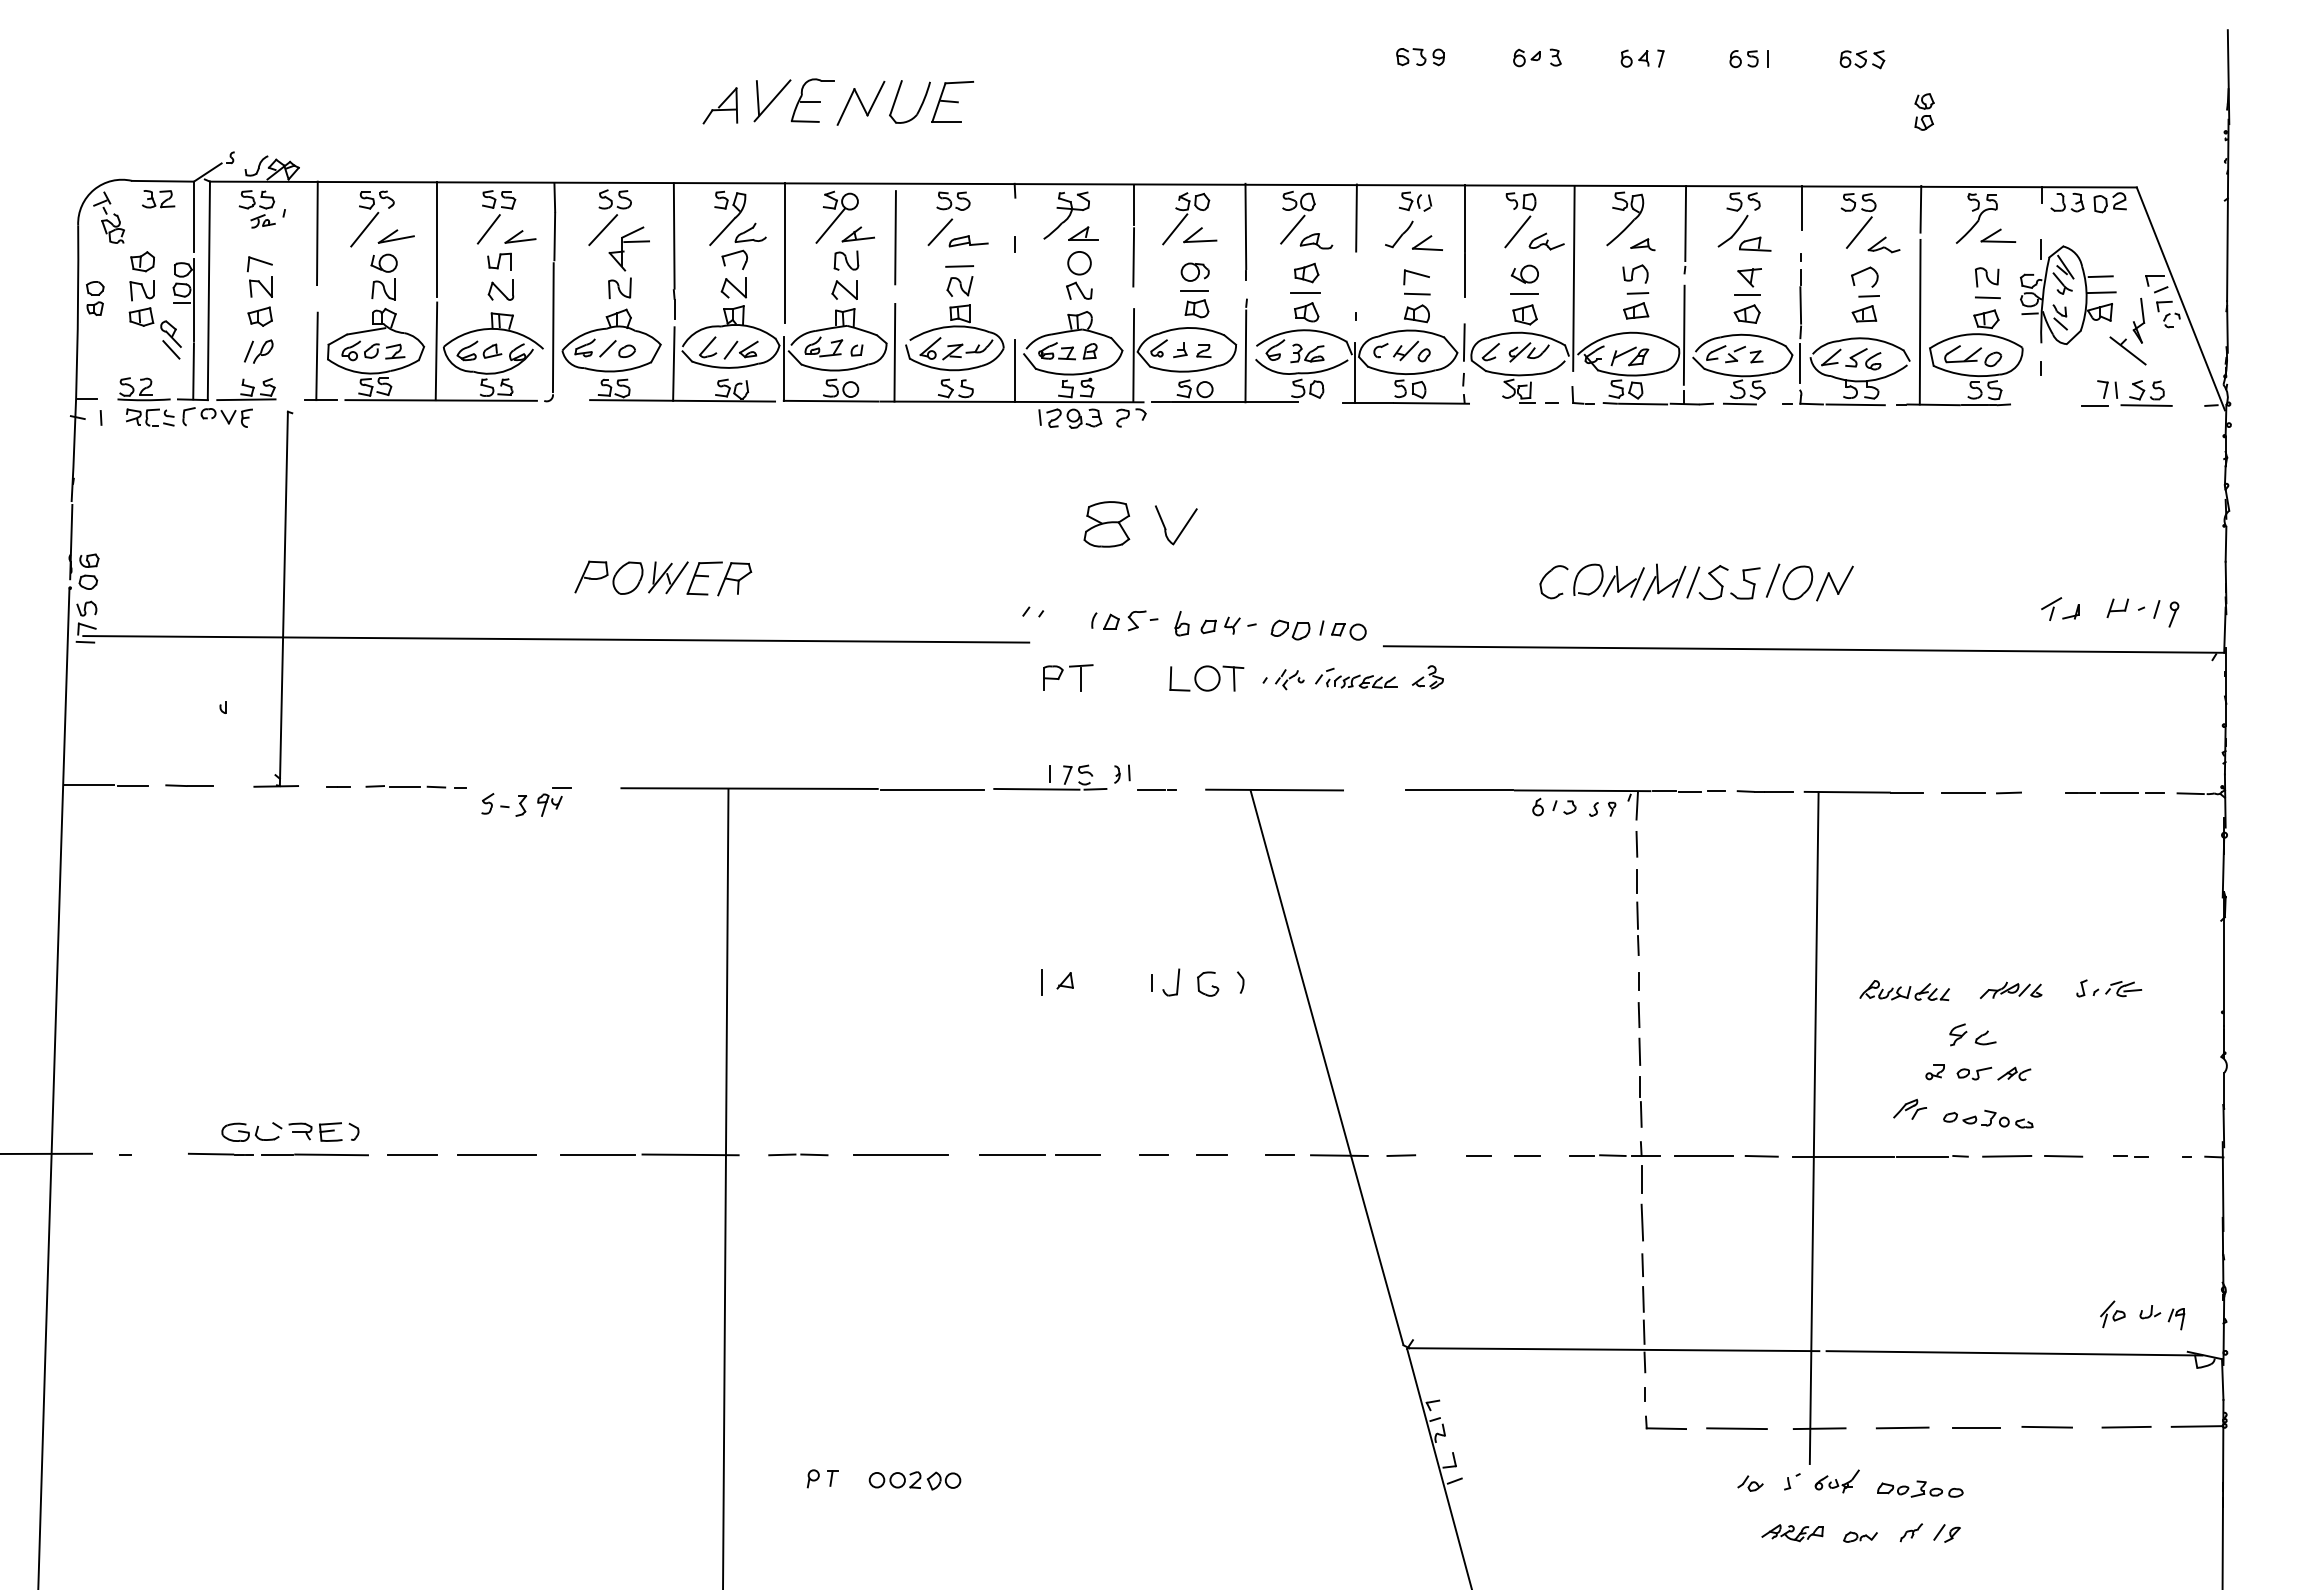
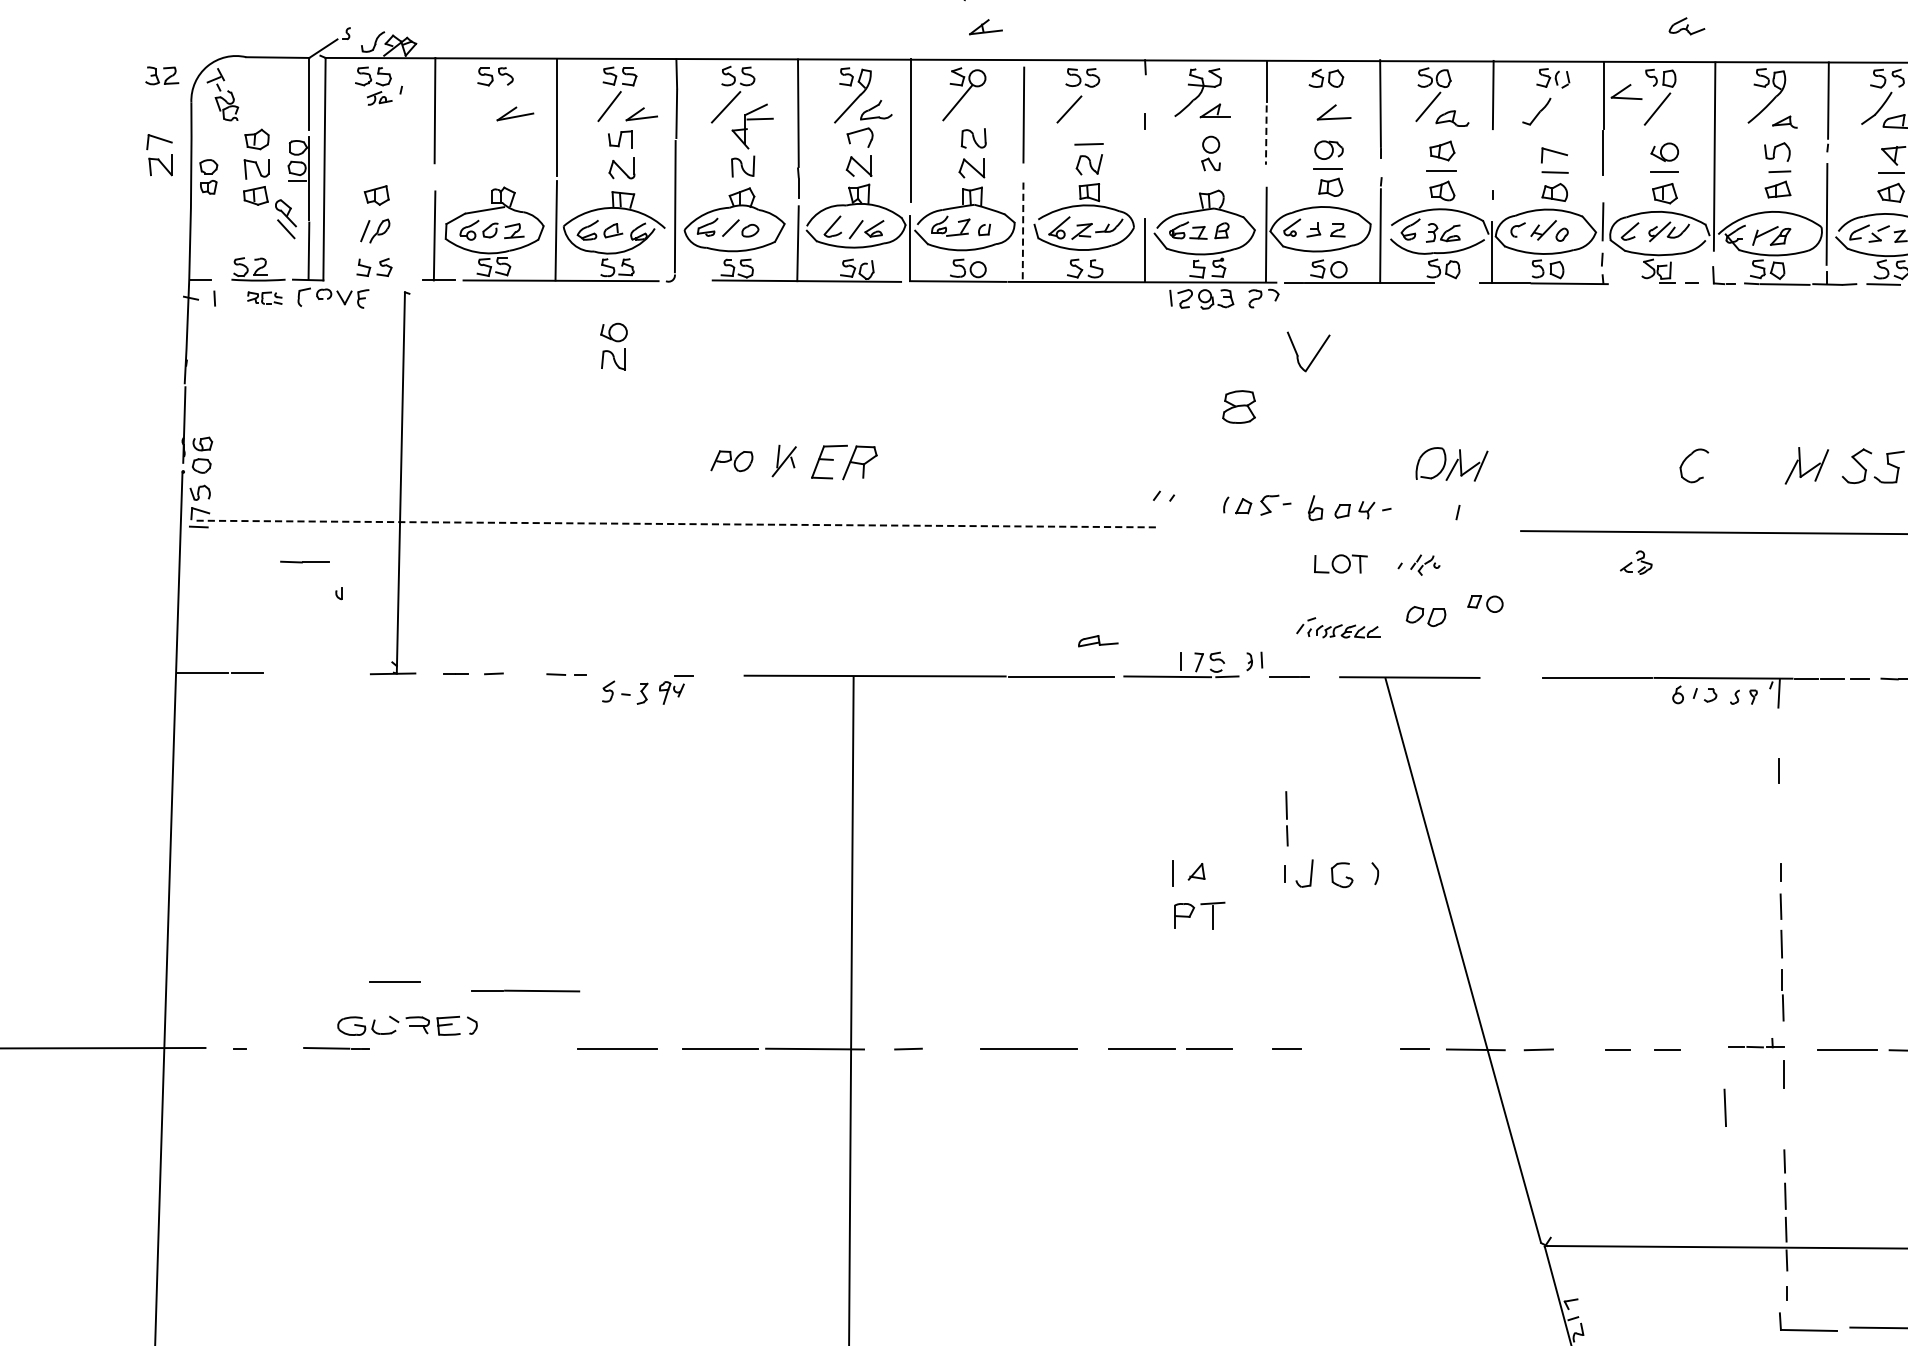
part: (158, 199) -> (162, 76), moved
line: (364, 229) -> (482, 106), removed
line: (1175, 229) -> (1308, 106), removed
part: (857, 234) -> (985, 27), moved
part: (968, 241) -> (1098, 641), moved
part: (1546, 241) -> (1686, 26), moved
part: (1426, 242) -> (1625, 91), moved
line: (1133, 257) -> (1266, 135), solid -> dashed
part: (1079, 275) -> (1211, 153), size x0.7
part: (259, 276) -> (159, 154), moved
part: (383, 276) -> (613, 346), moved
line: (894, 352) -> (1022, 231), solid -> dashed
line: (246, 399) -> (362, 279), removed
part: (150, 417) -> (265, 298), size x0.7
part: (1106, 524) -> (1238, 407), size x0.7
part: (1182, 528) -> (1315, 355), moved
part: (608, 577) -> (731, 461), size x0.6
line: (676, 577) -> (800, 461), removed
part: (1608, 580) -> (1451, 464), moved
line: (1693, 582) -> (1836, 466), removed
part: (1290, 629) -> (1426, 615), moved
part: (1348, 631) -> (1485, 603), moved
line: (556, 639) -> (678, 524), solid -> dashed
part: (1062, 673) -> (1193, 911), moved
part: (1356, 677) -> (1338, 627), moved
part: (1427, 677) -> (1635, 562), moved
part: (1206, 678) -> (1340, 563), size x0.7
line: (189, 785) -> (304, 561), moved
line: (404, 786) -> (523, 673), removed
line: (1636, 843) -> (1778, 731), removed
line: (1637, 928) -> (1286, 818), moved
part: (1614, 1148) -> (1755, 1042), size x0.6
line: (314, 1154) -> (524, 990), moved
line: (412, 1154) -> (394, 981), moved
line: (814, 1154) -> (941, 1048), removed
line: (1211, 1155) -> (1345, 1049), removed
line: (1641, 1222) -> (1724, 1107), moved
part: (1665, 1422) -> (1807, 1321), size x1.4

